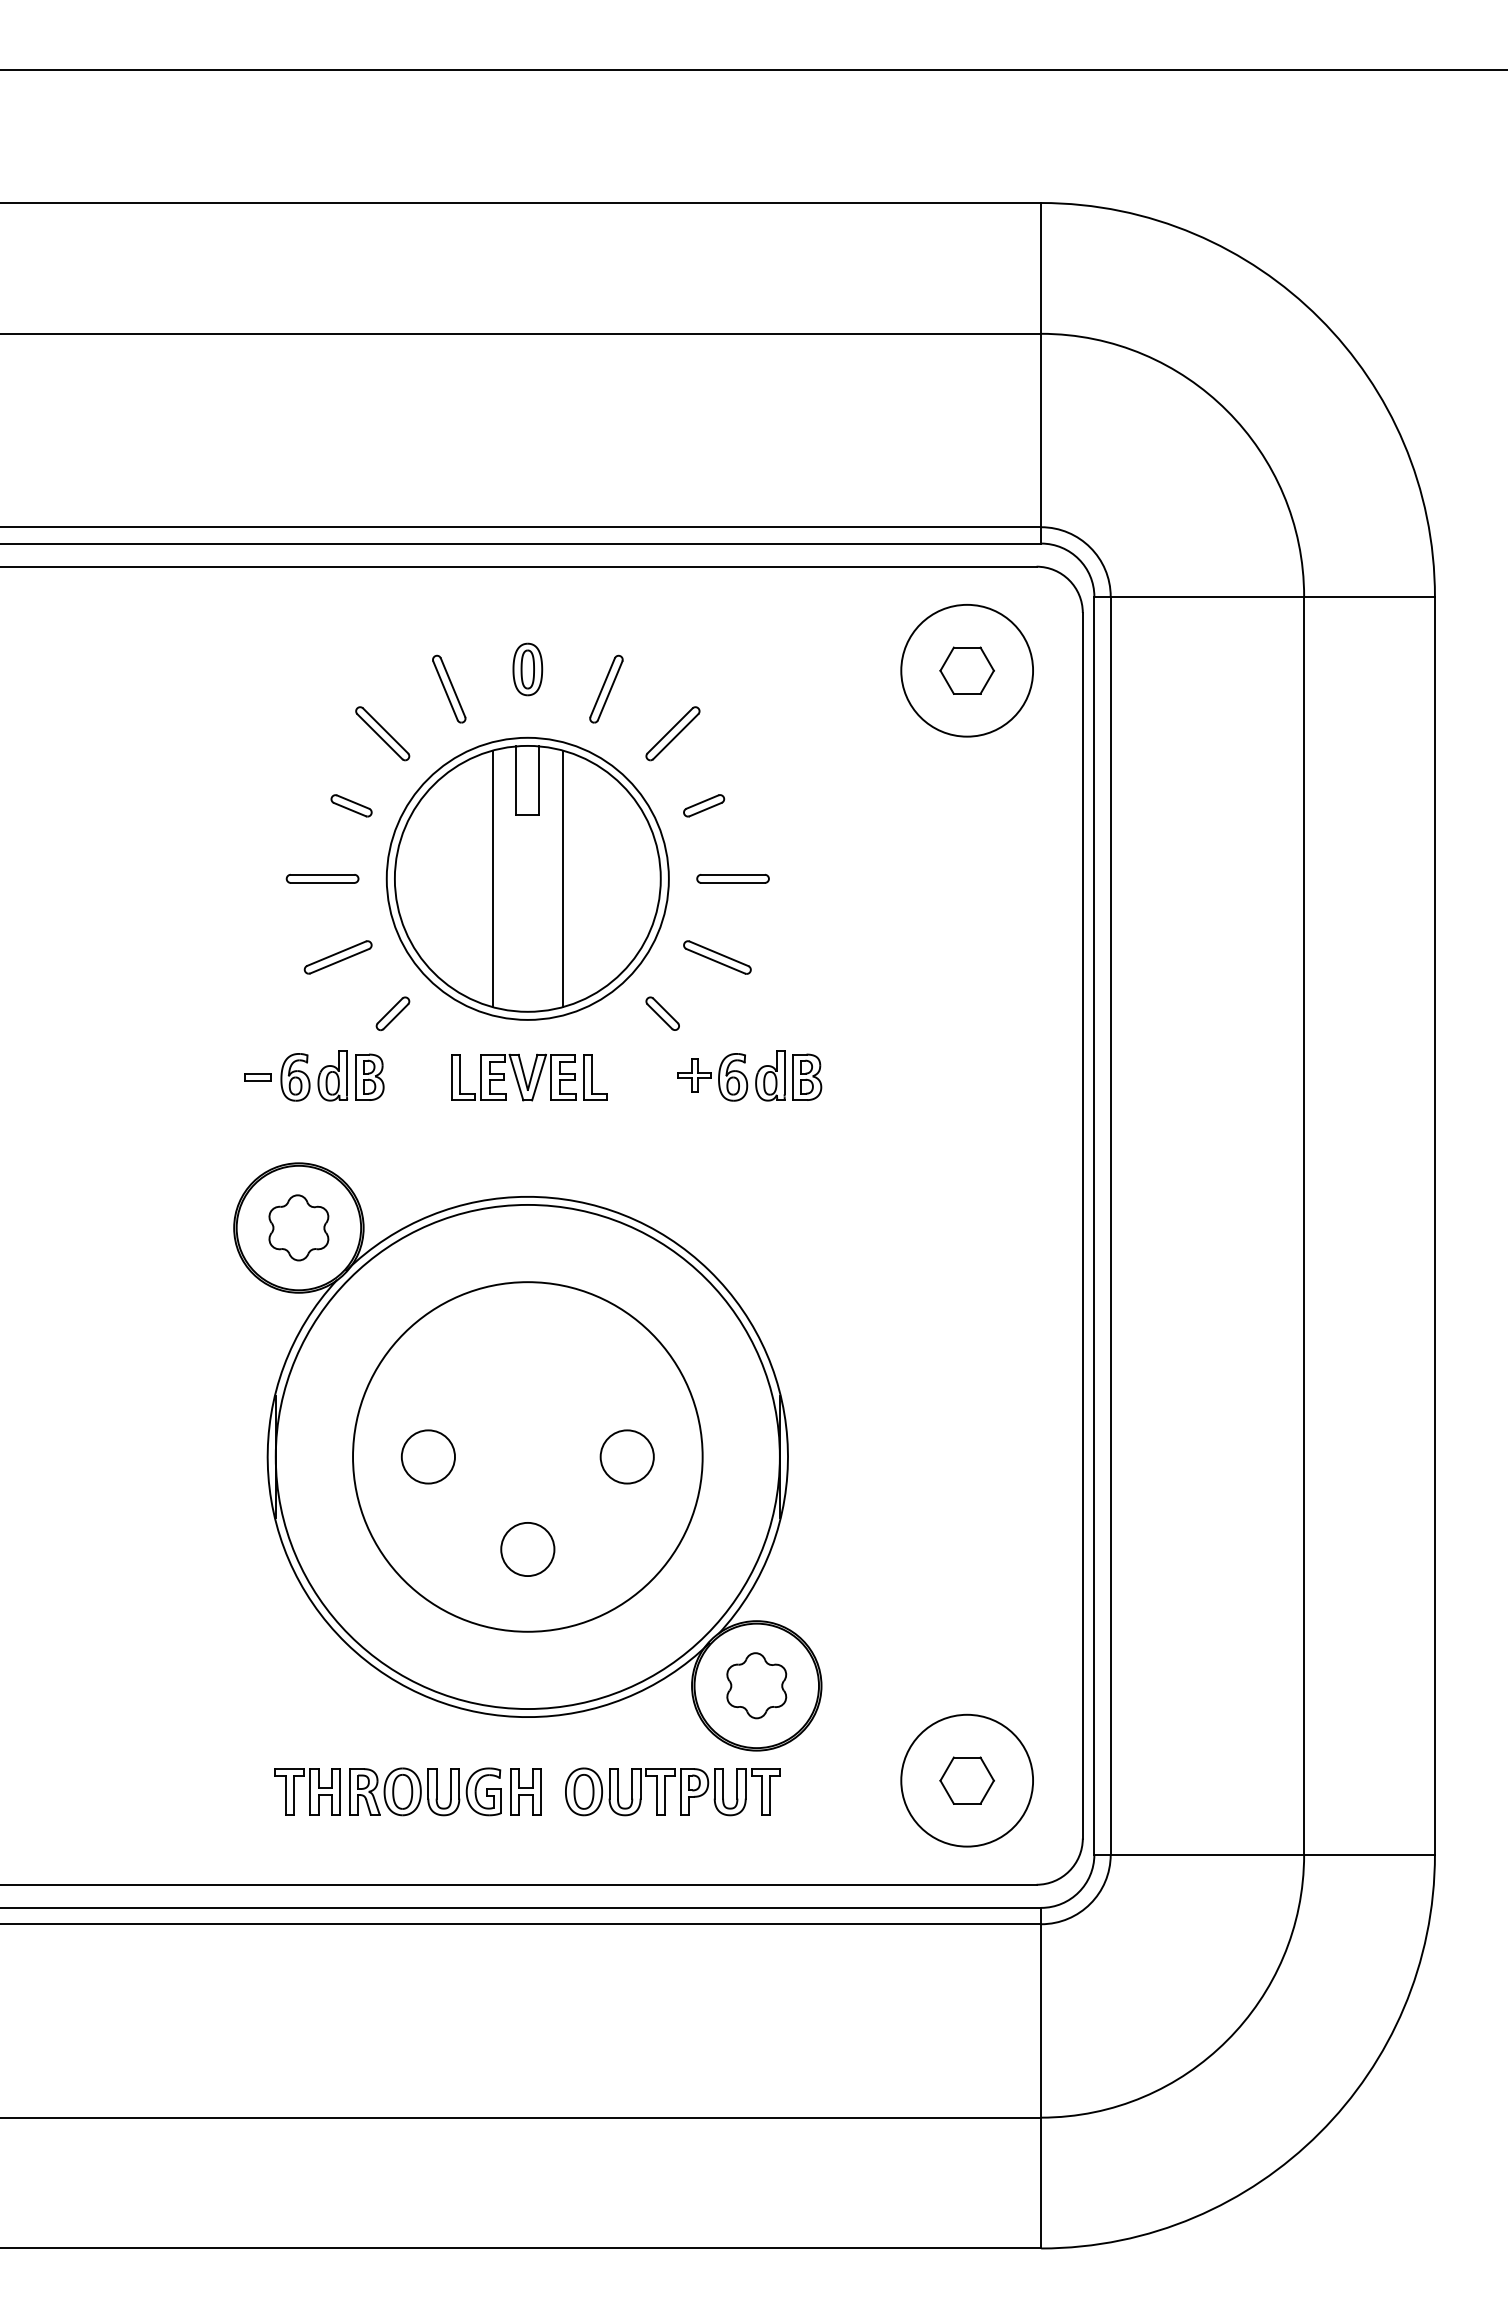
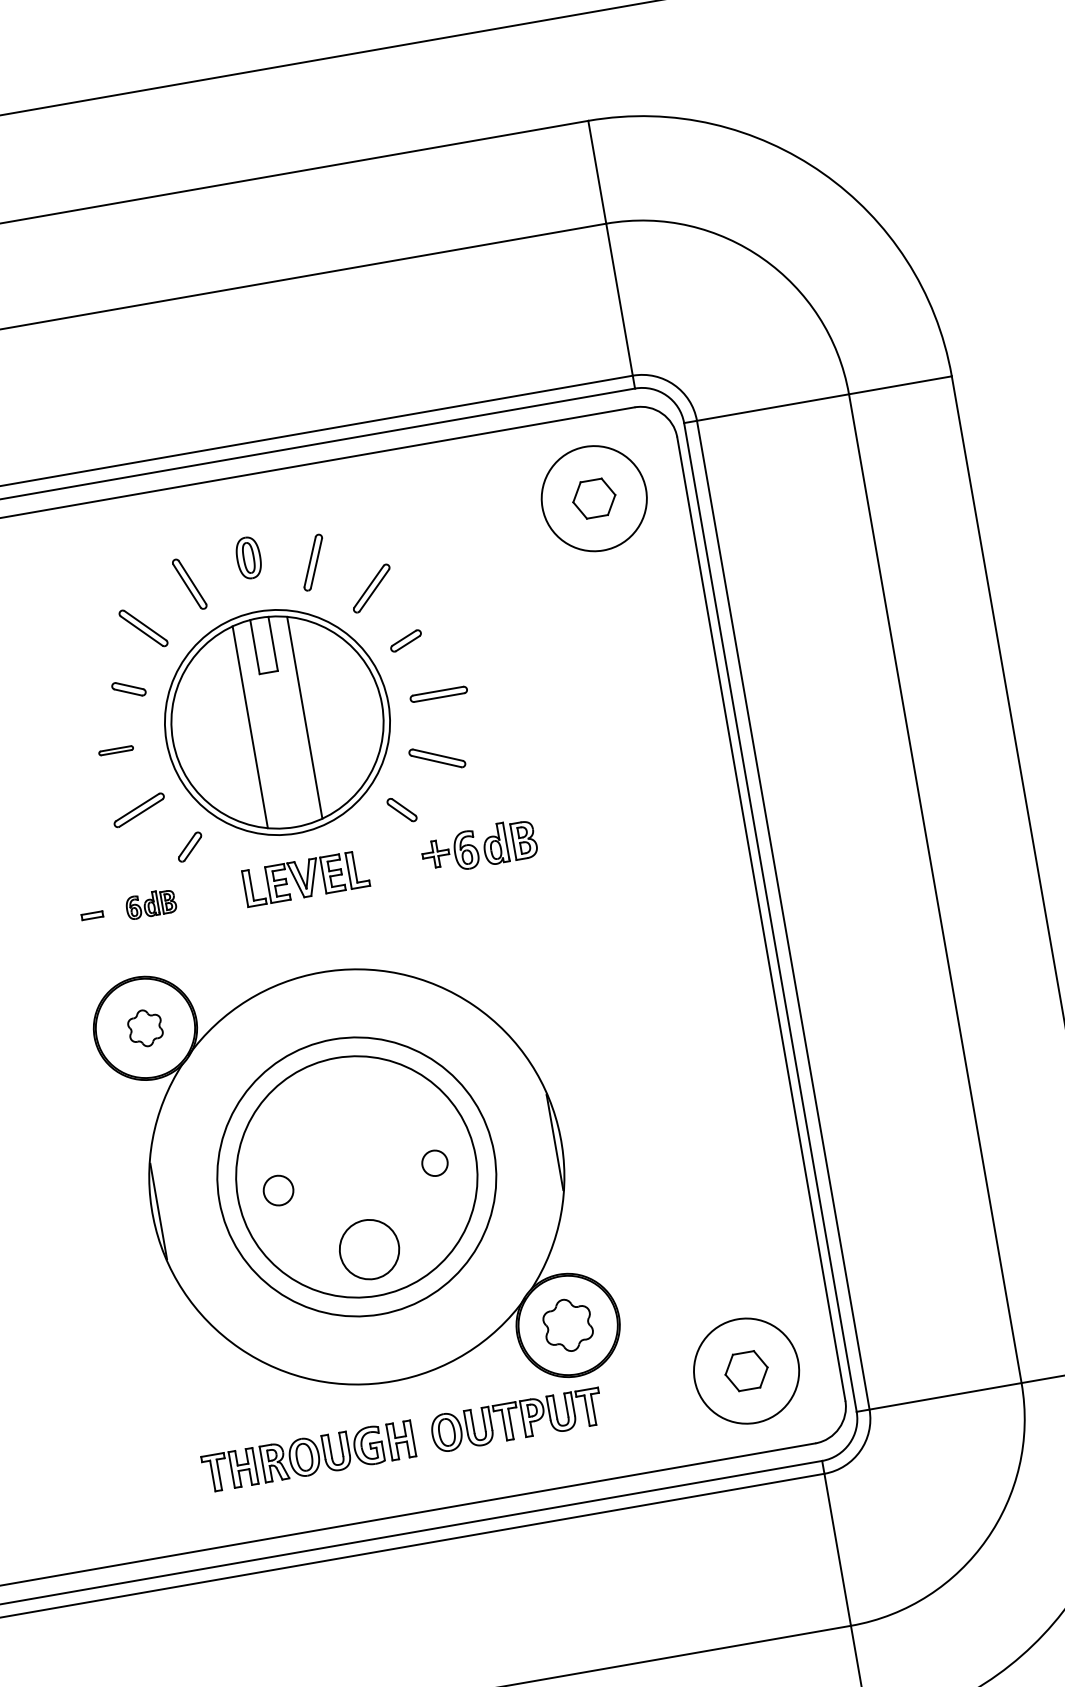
part: (322, 878) -> (116, 750), size x0.6
part: (332, 1075) -> (150, 903), size x0.6
part: (298, 1227) -> (145, 1028), size x0.7
circle: (427, 1456) -> (277, 1190), size x0.7
circle: (527, 1456) -> (356, 1176), size x0.6
circle: (626, 1456) -> (434, 1163), size x0.6
circle: (527, 1549) -> (369, 1249), size x1.4

